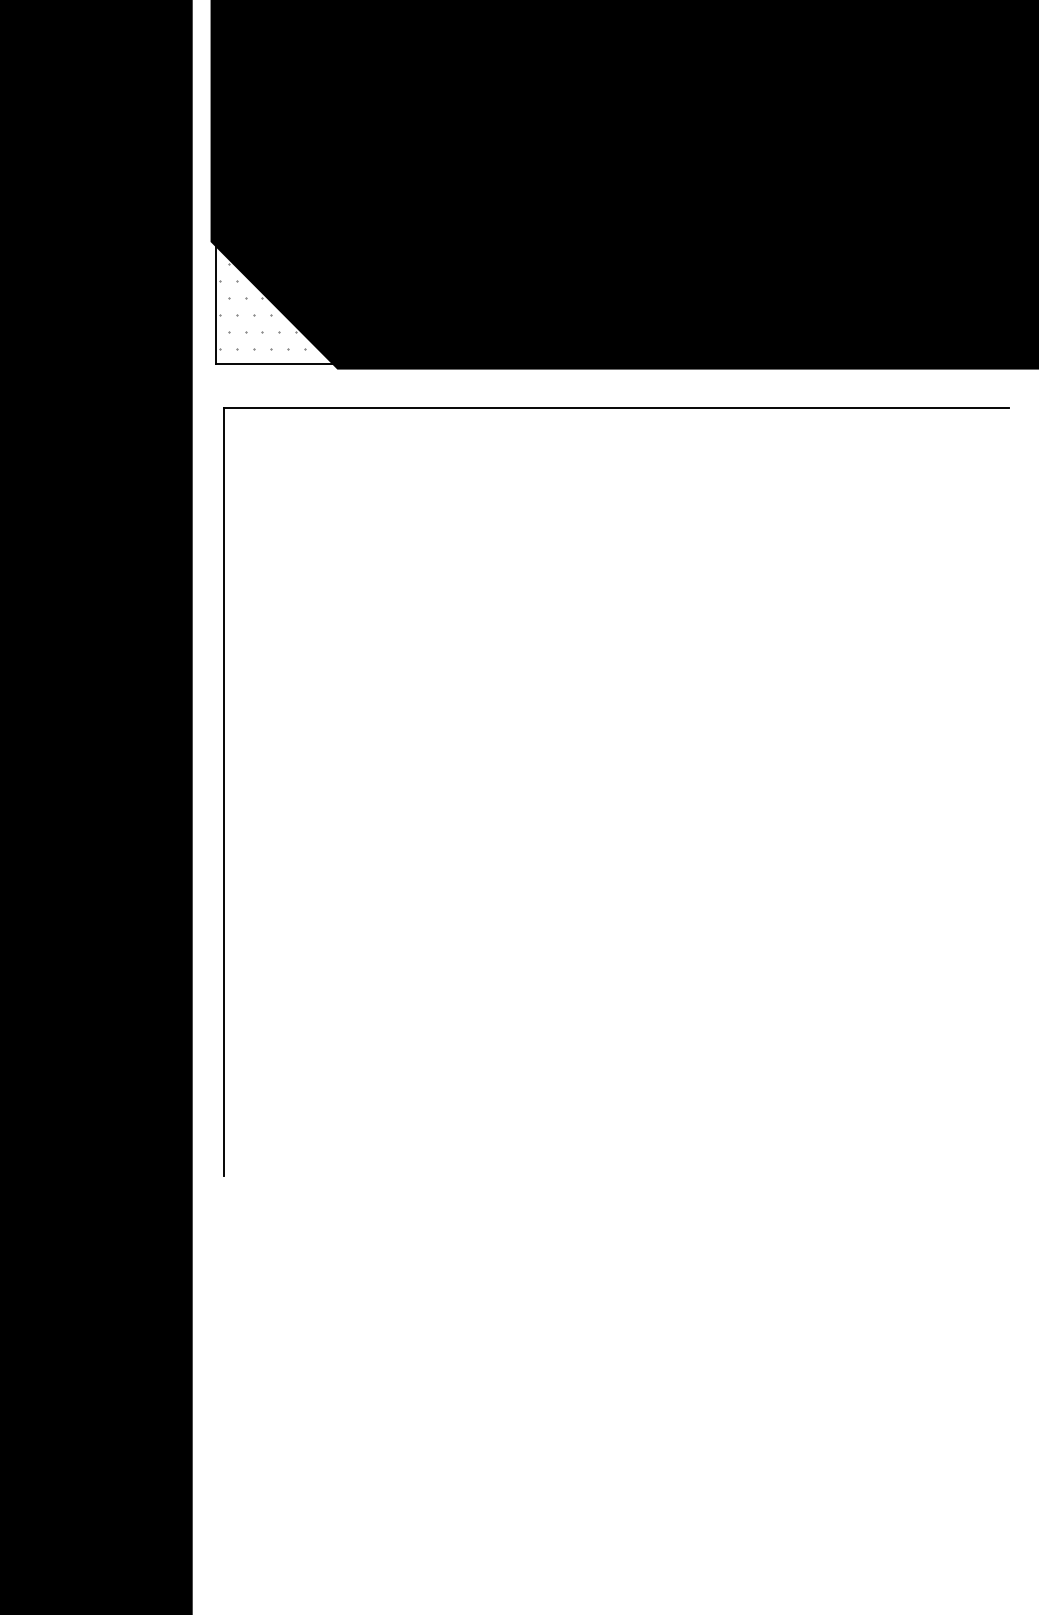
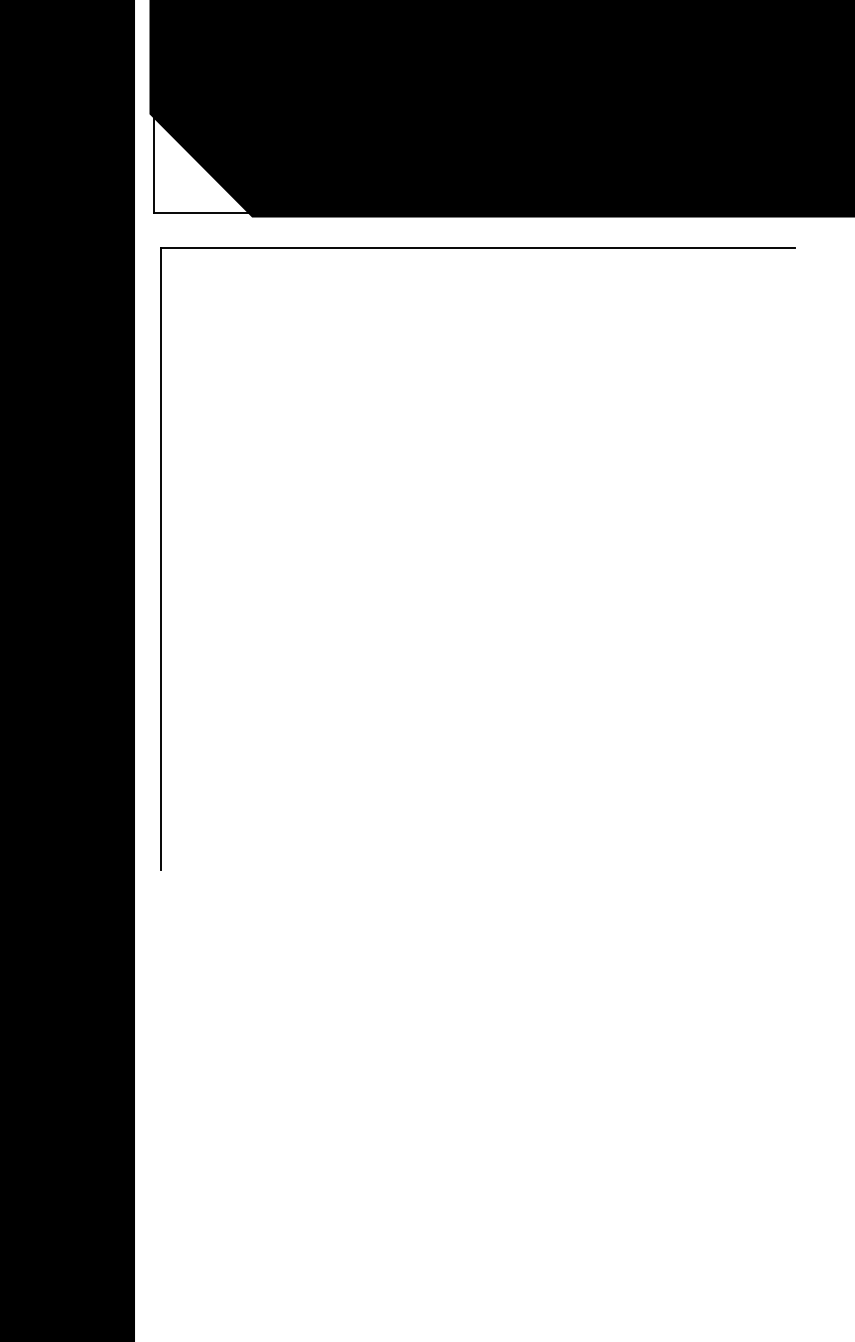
hatch: (271, 297) -> (198, 159), removed

